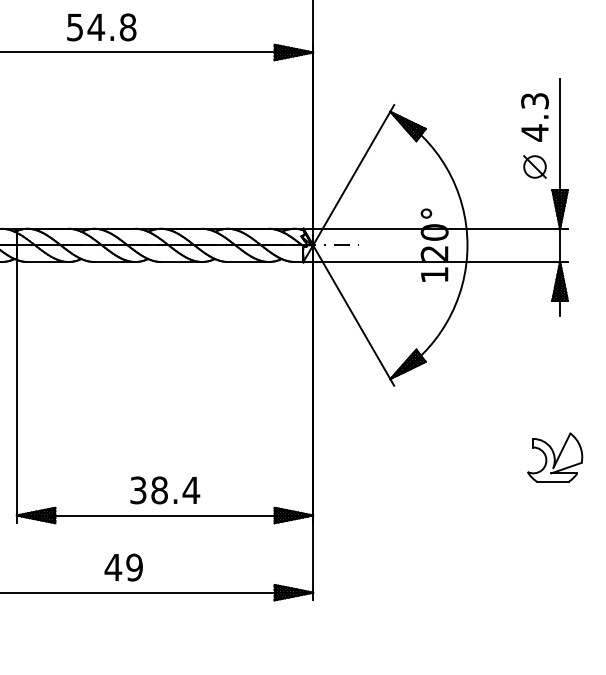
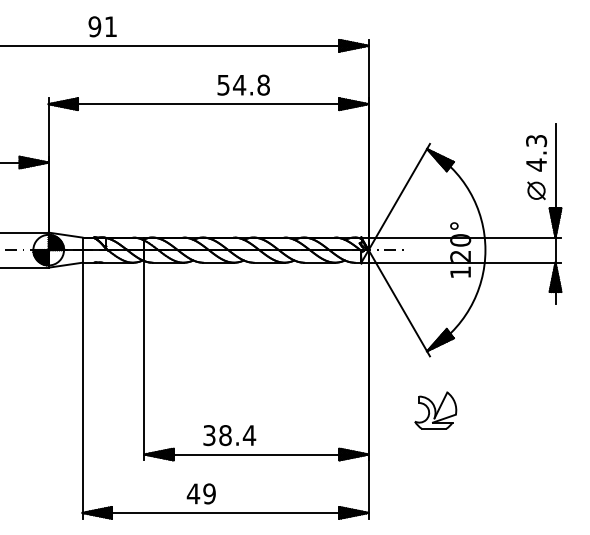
text: (101, 26) -> (243, 84), moved
part: (554, 457) -> (435, 410), moved
text: (164, 490) -> (229, 435), moved
text: (122, 567) -> (200, 493), moved

